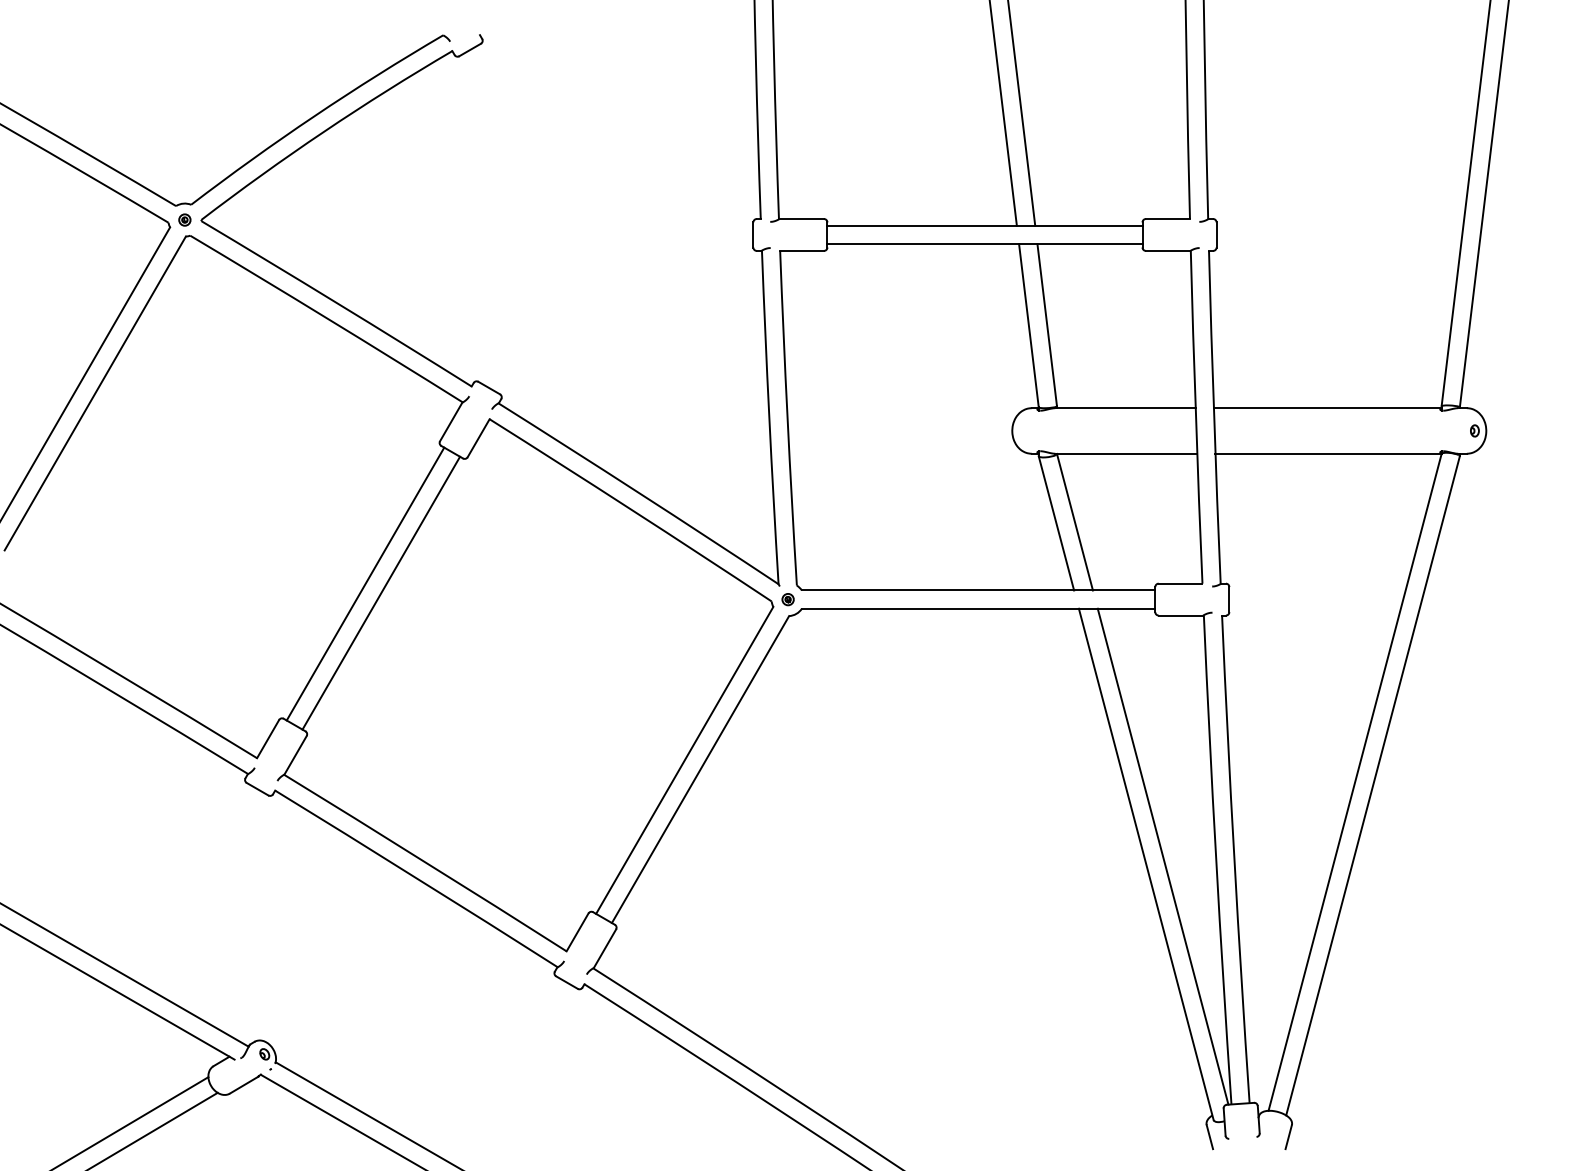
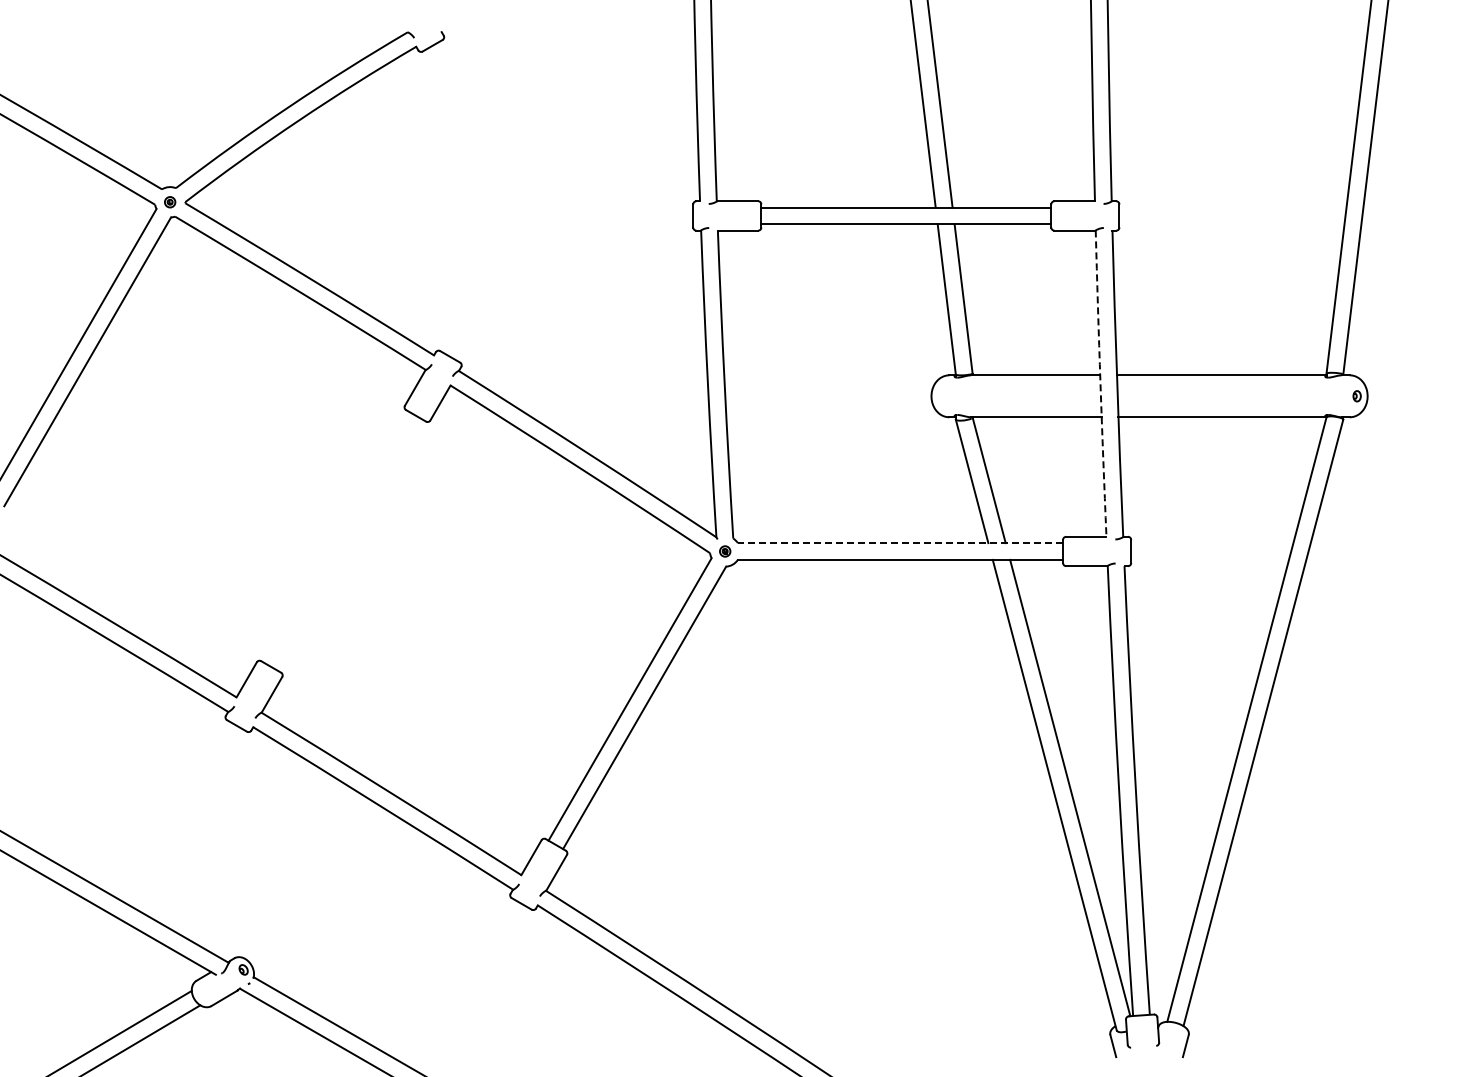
arc: (1195, 417) -> (1100, 383), solid -> dashed
line: (364, 583) -> (335, 536), removed
line: (978, 590) -> (900, 543), solid -> dashed
line: (380, 593) -> (350, 545), removed

